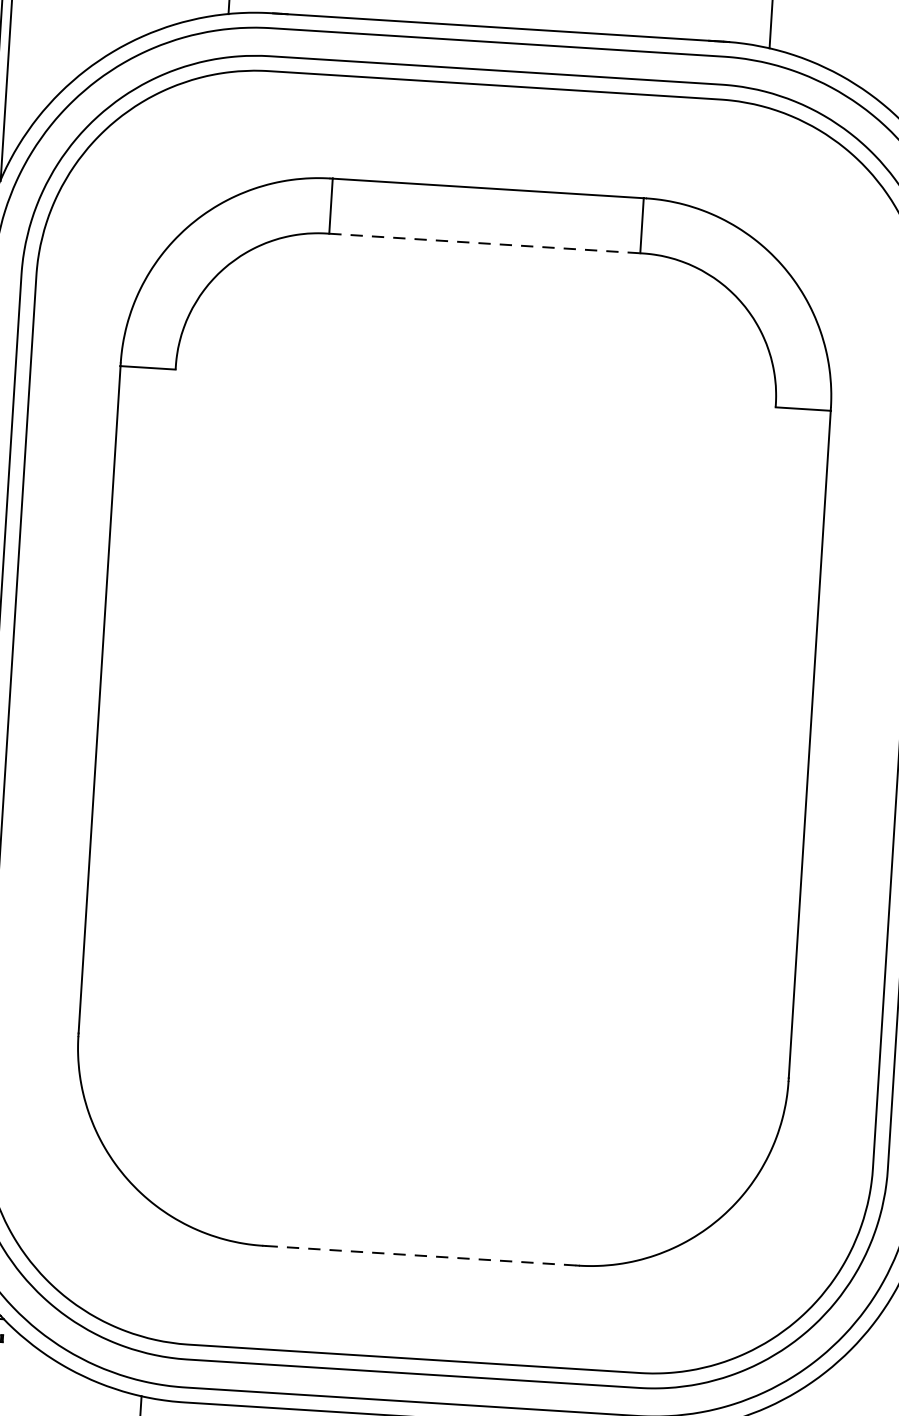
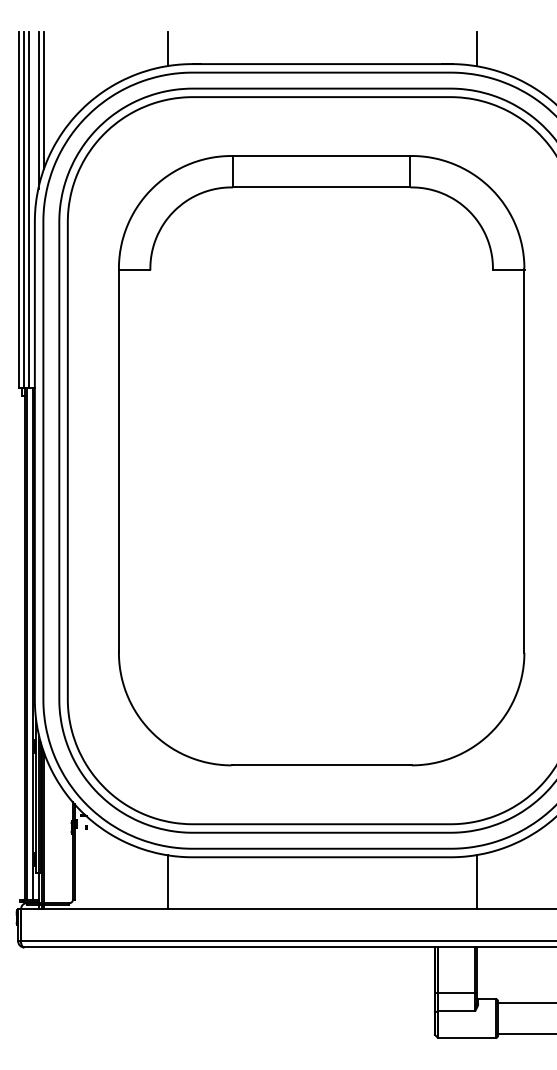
line: (484, 243) -> (321, 187), dashed -> solid
line: (420, 1255) -> (321, 765), dashed -> solid

